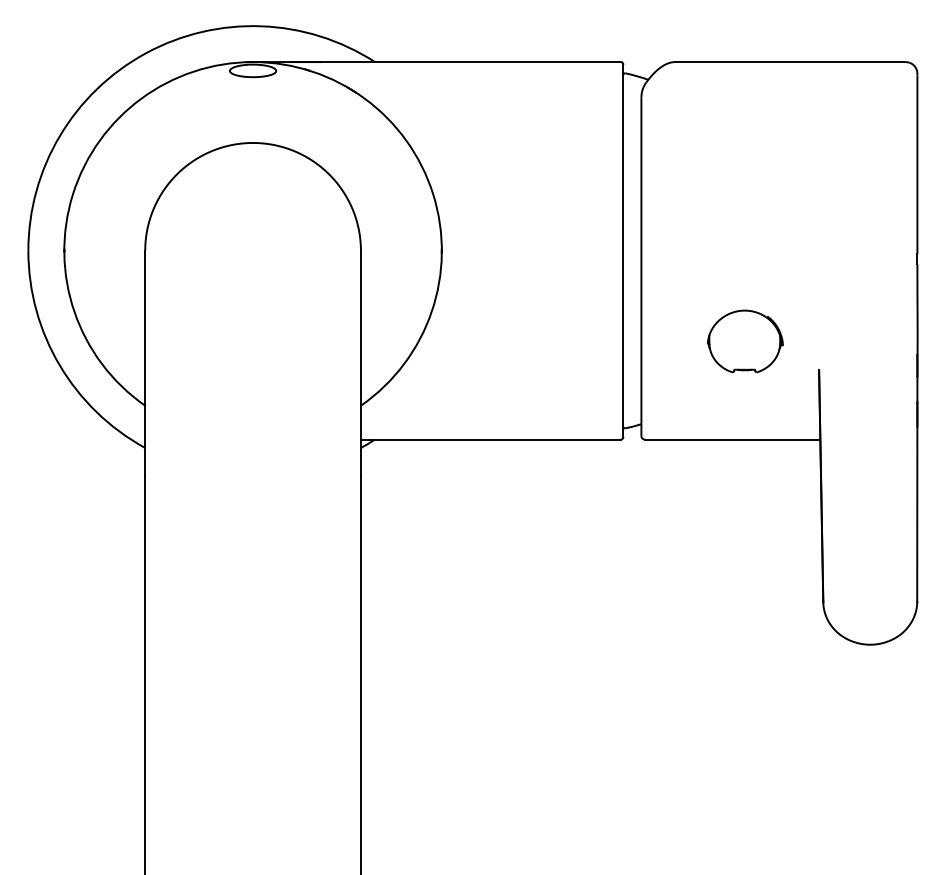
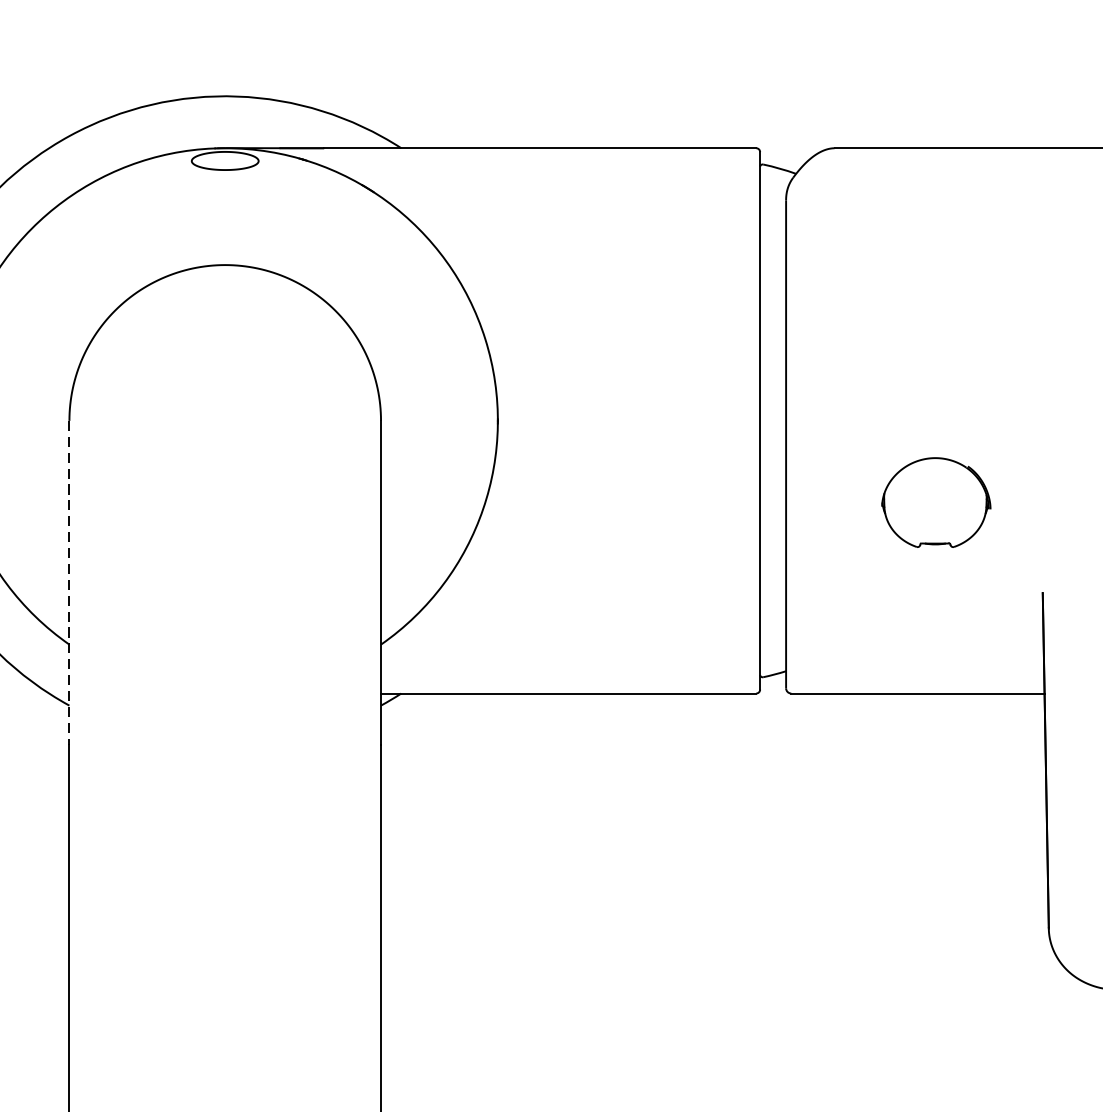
part: (745, 341) -> (936, 502), moved
line: (145, 363) -> (69, 583), solid -> dashed

